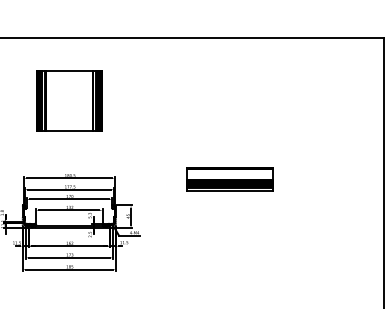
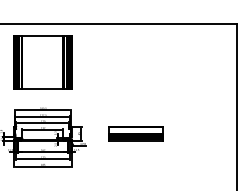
part: (68, 101) -> (42, 62), size x1.43
part: (229, 178) -> (135, 133), moved

